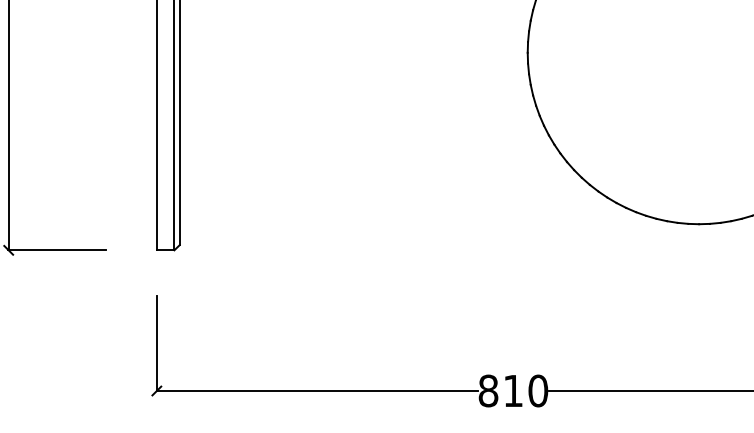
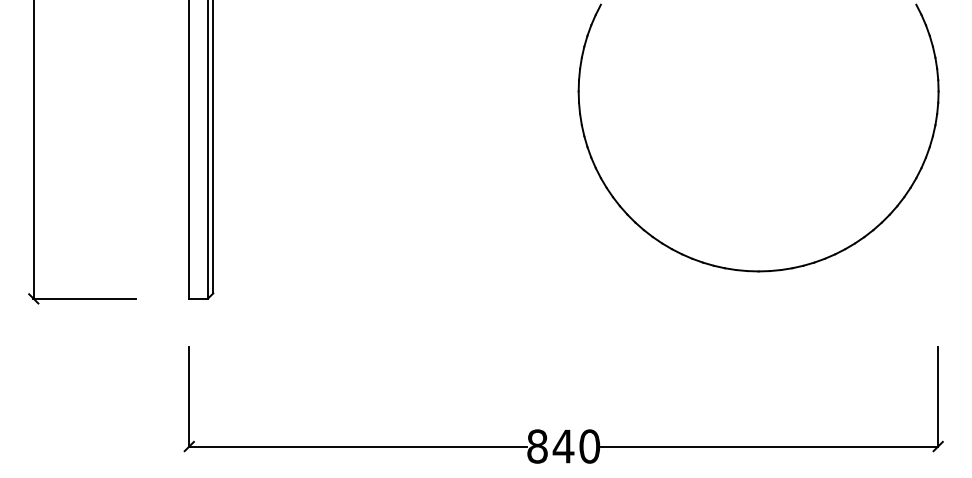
text: (513, 390) -> (563, 446), 810 -> 840

